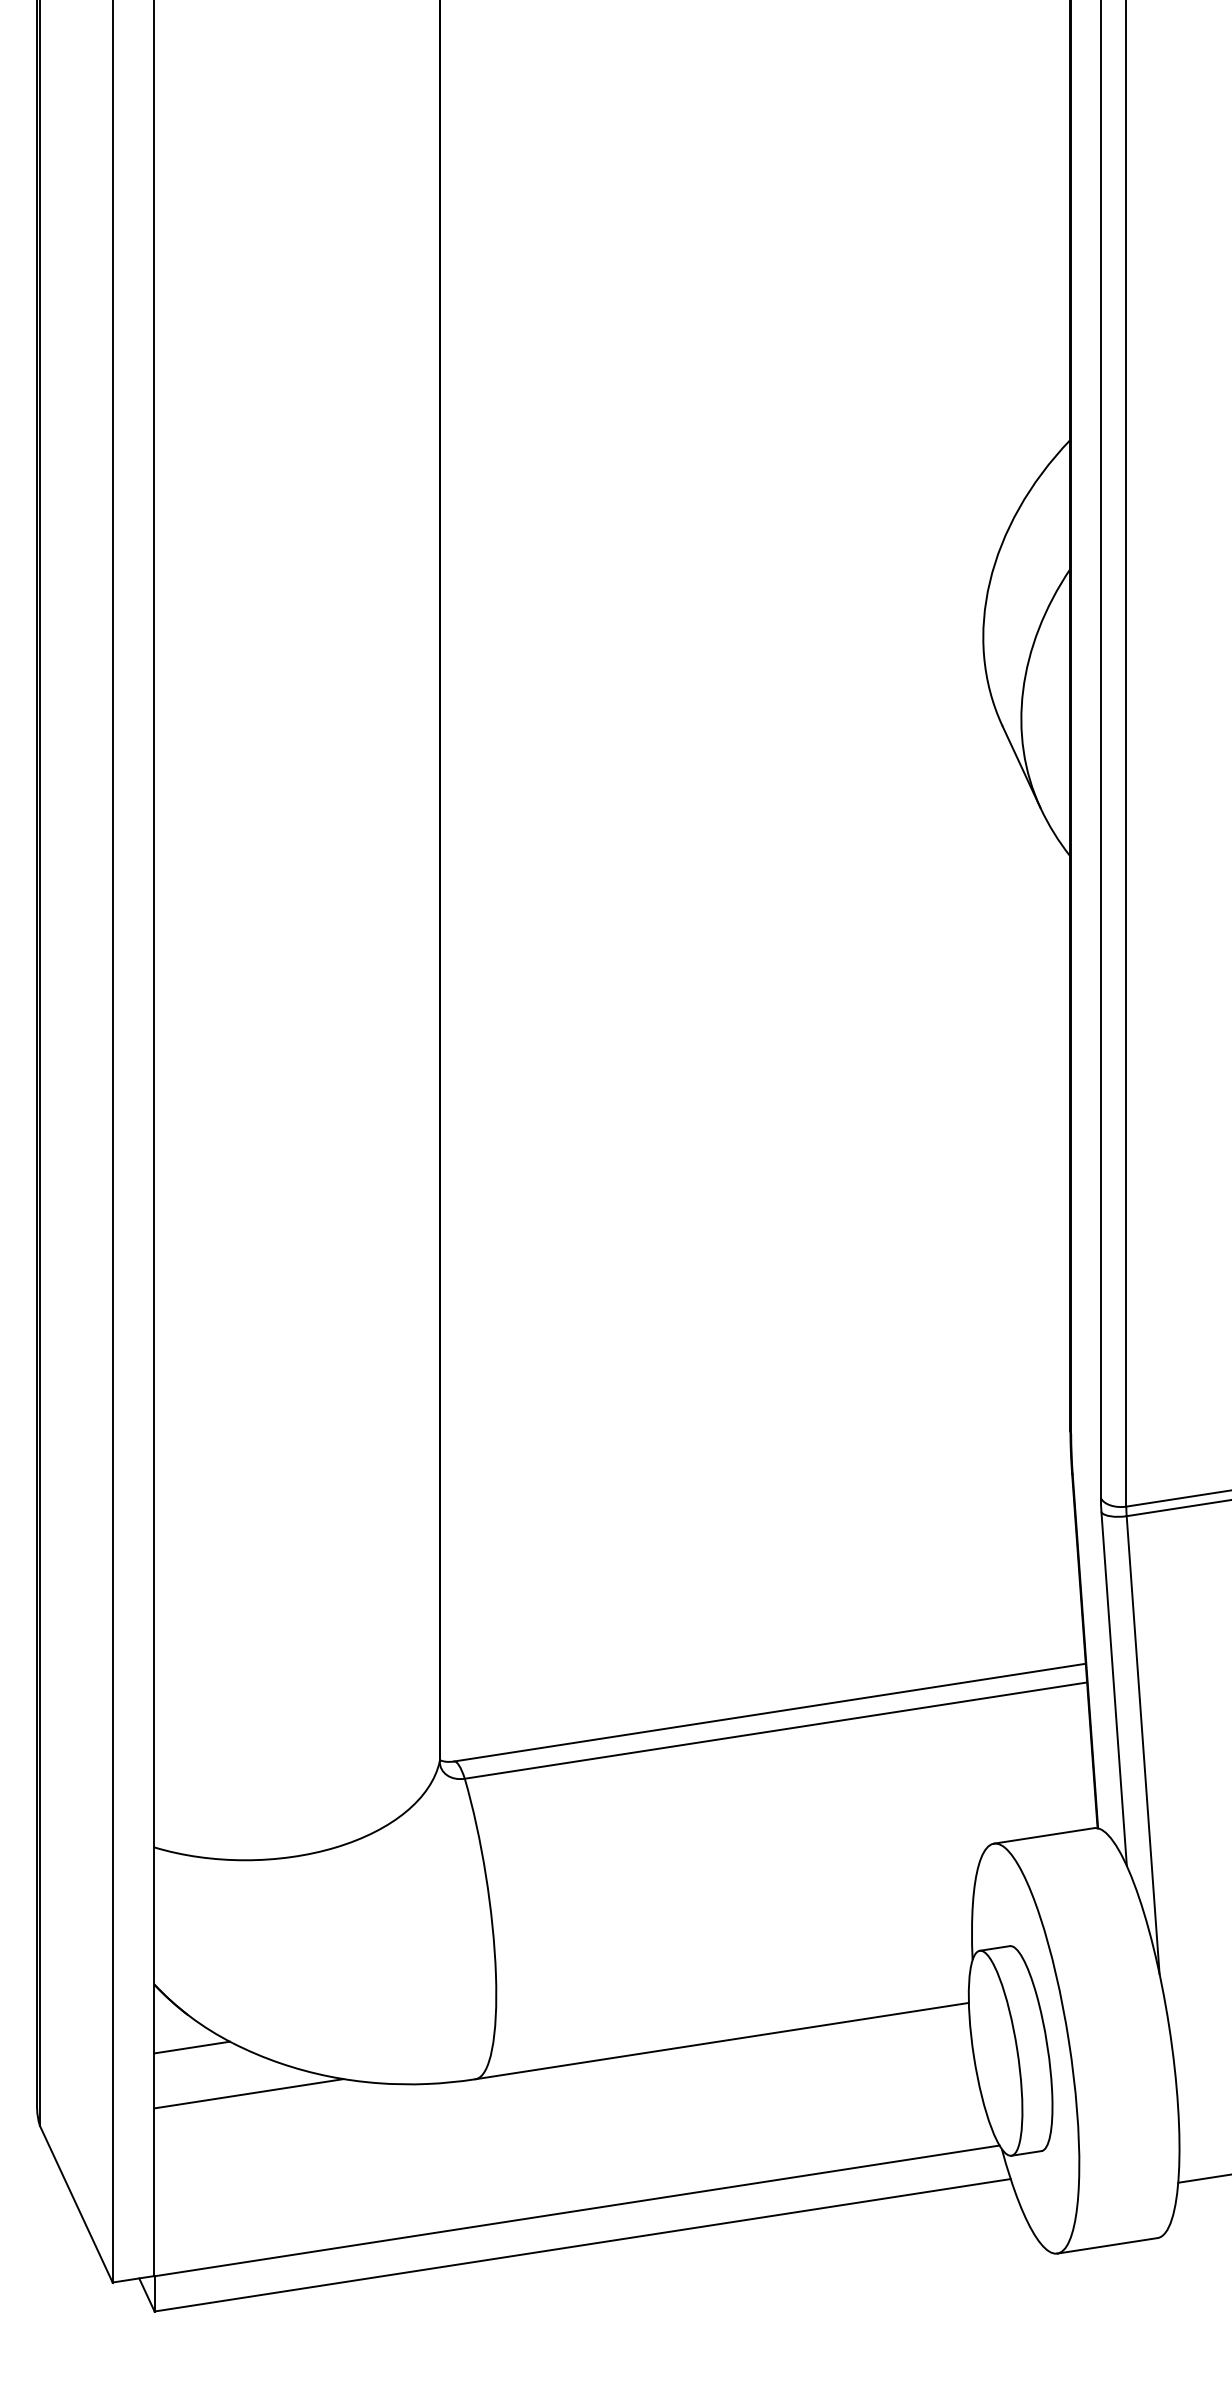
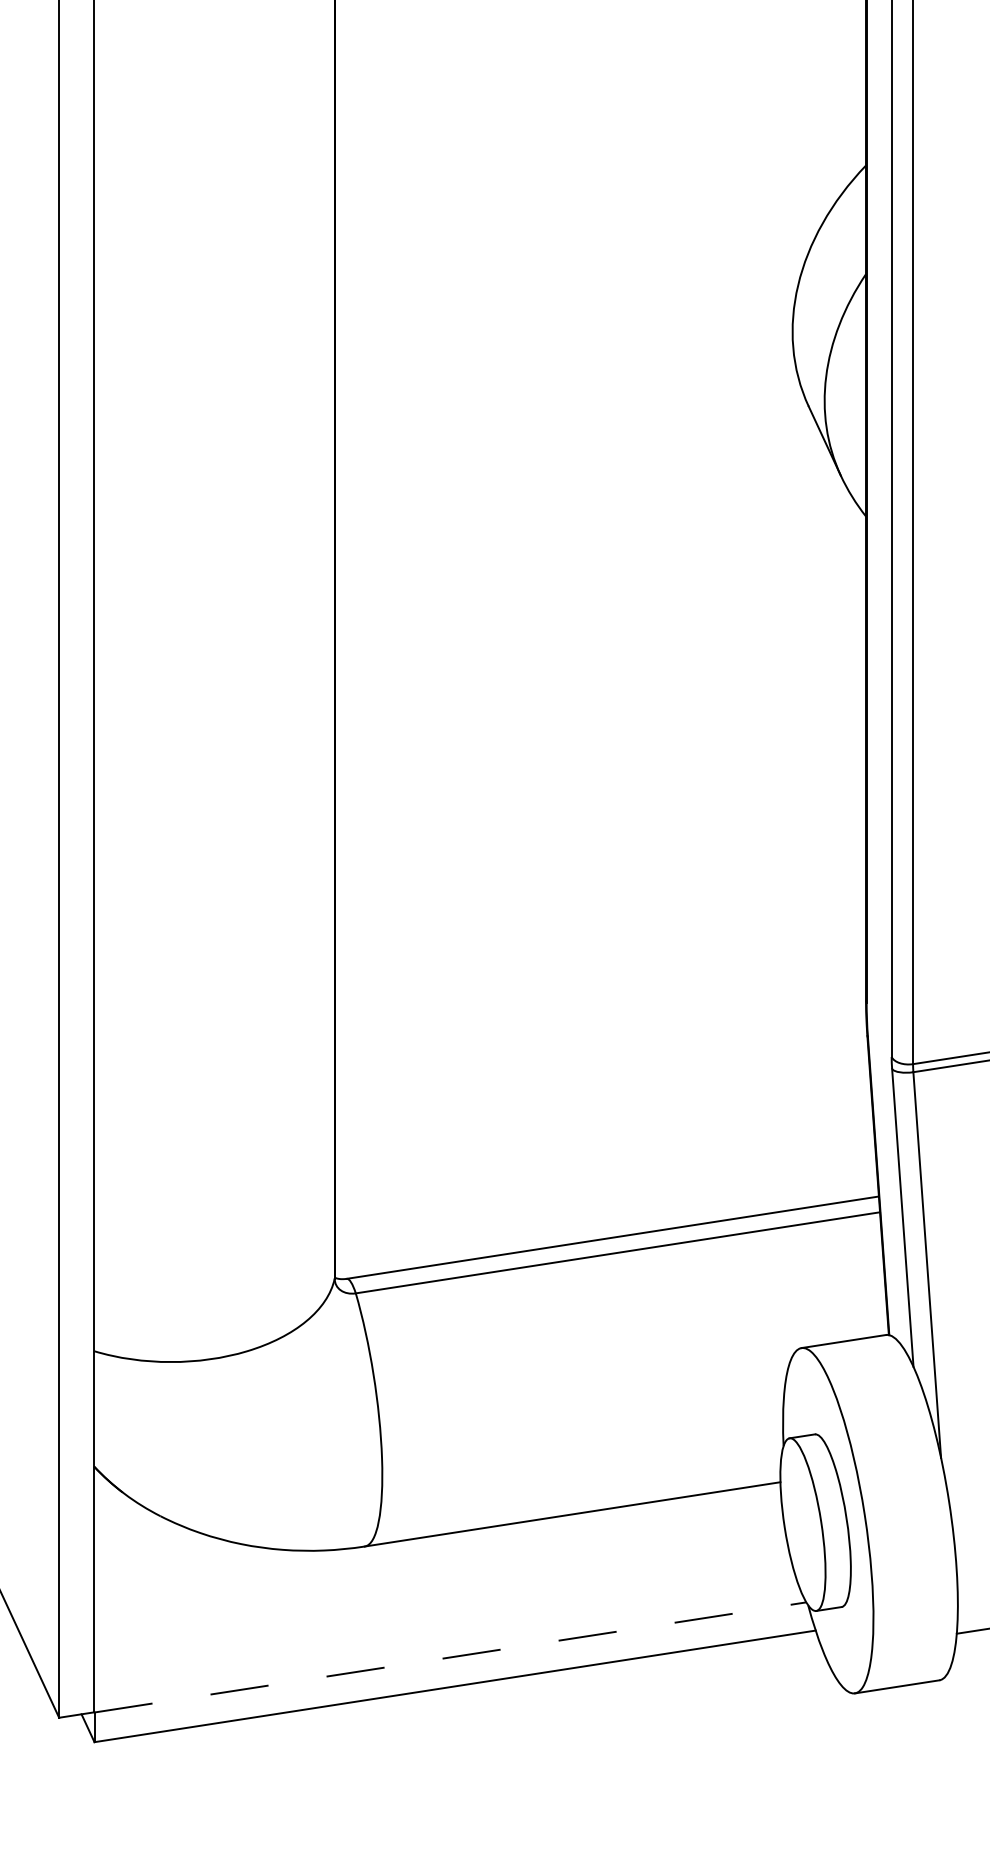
line: (191, 2047) -> (125, 1519), removed
line: (248, 2093) -> (173, 1558), removed
line: (577, 2210) -> (450, 1657), solid -> dashed

